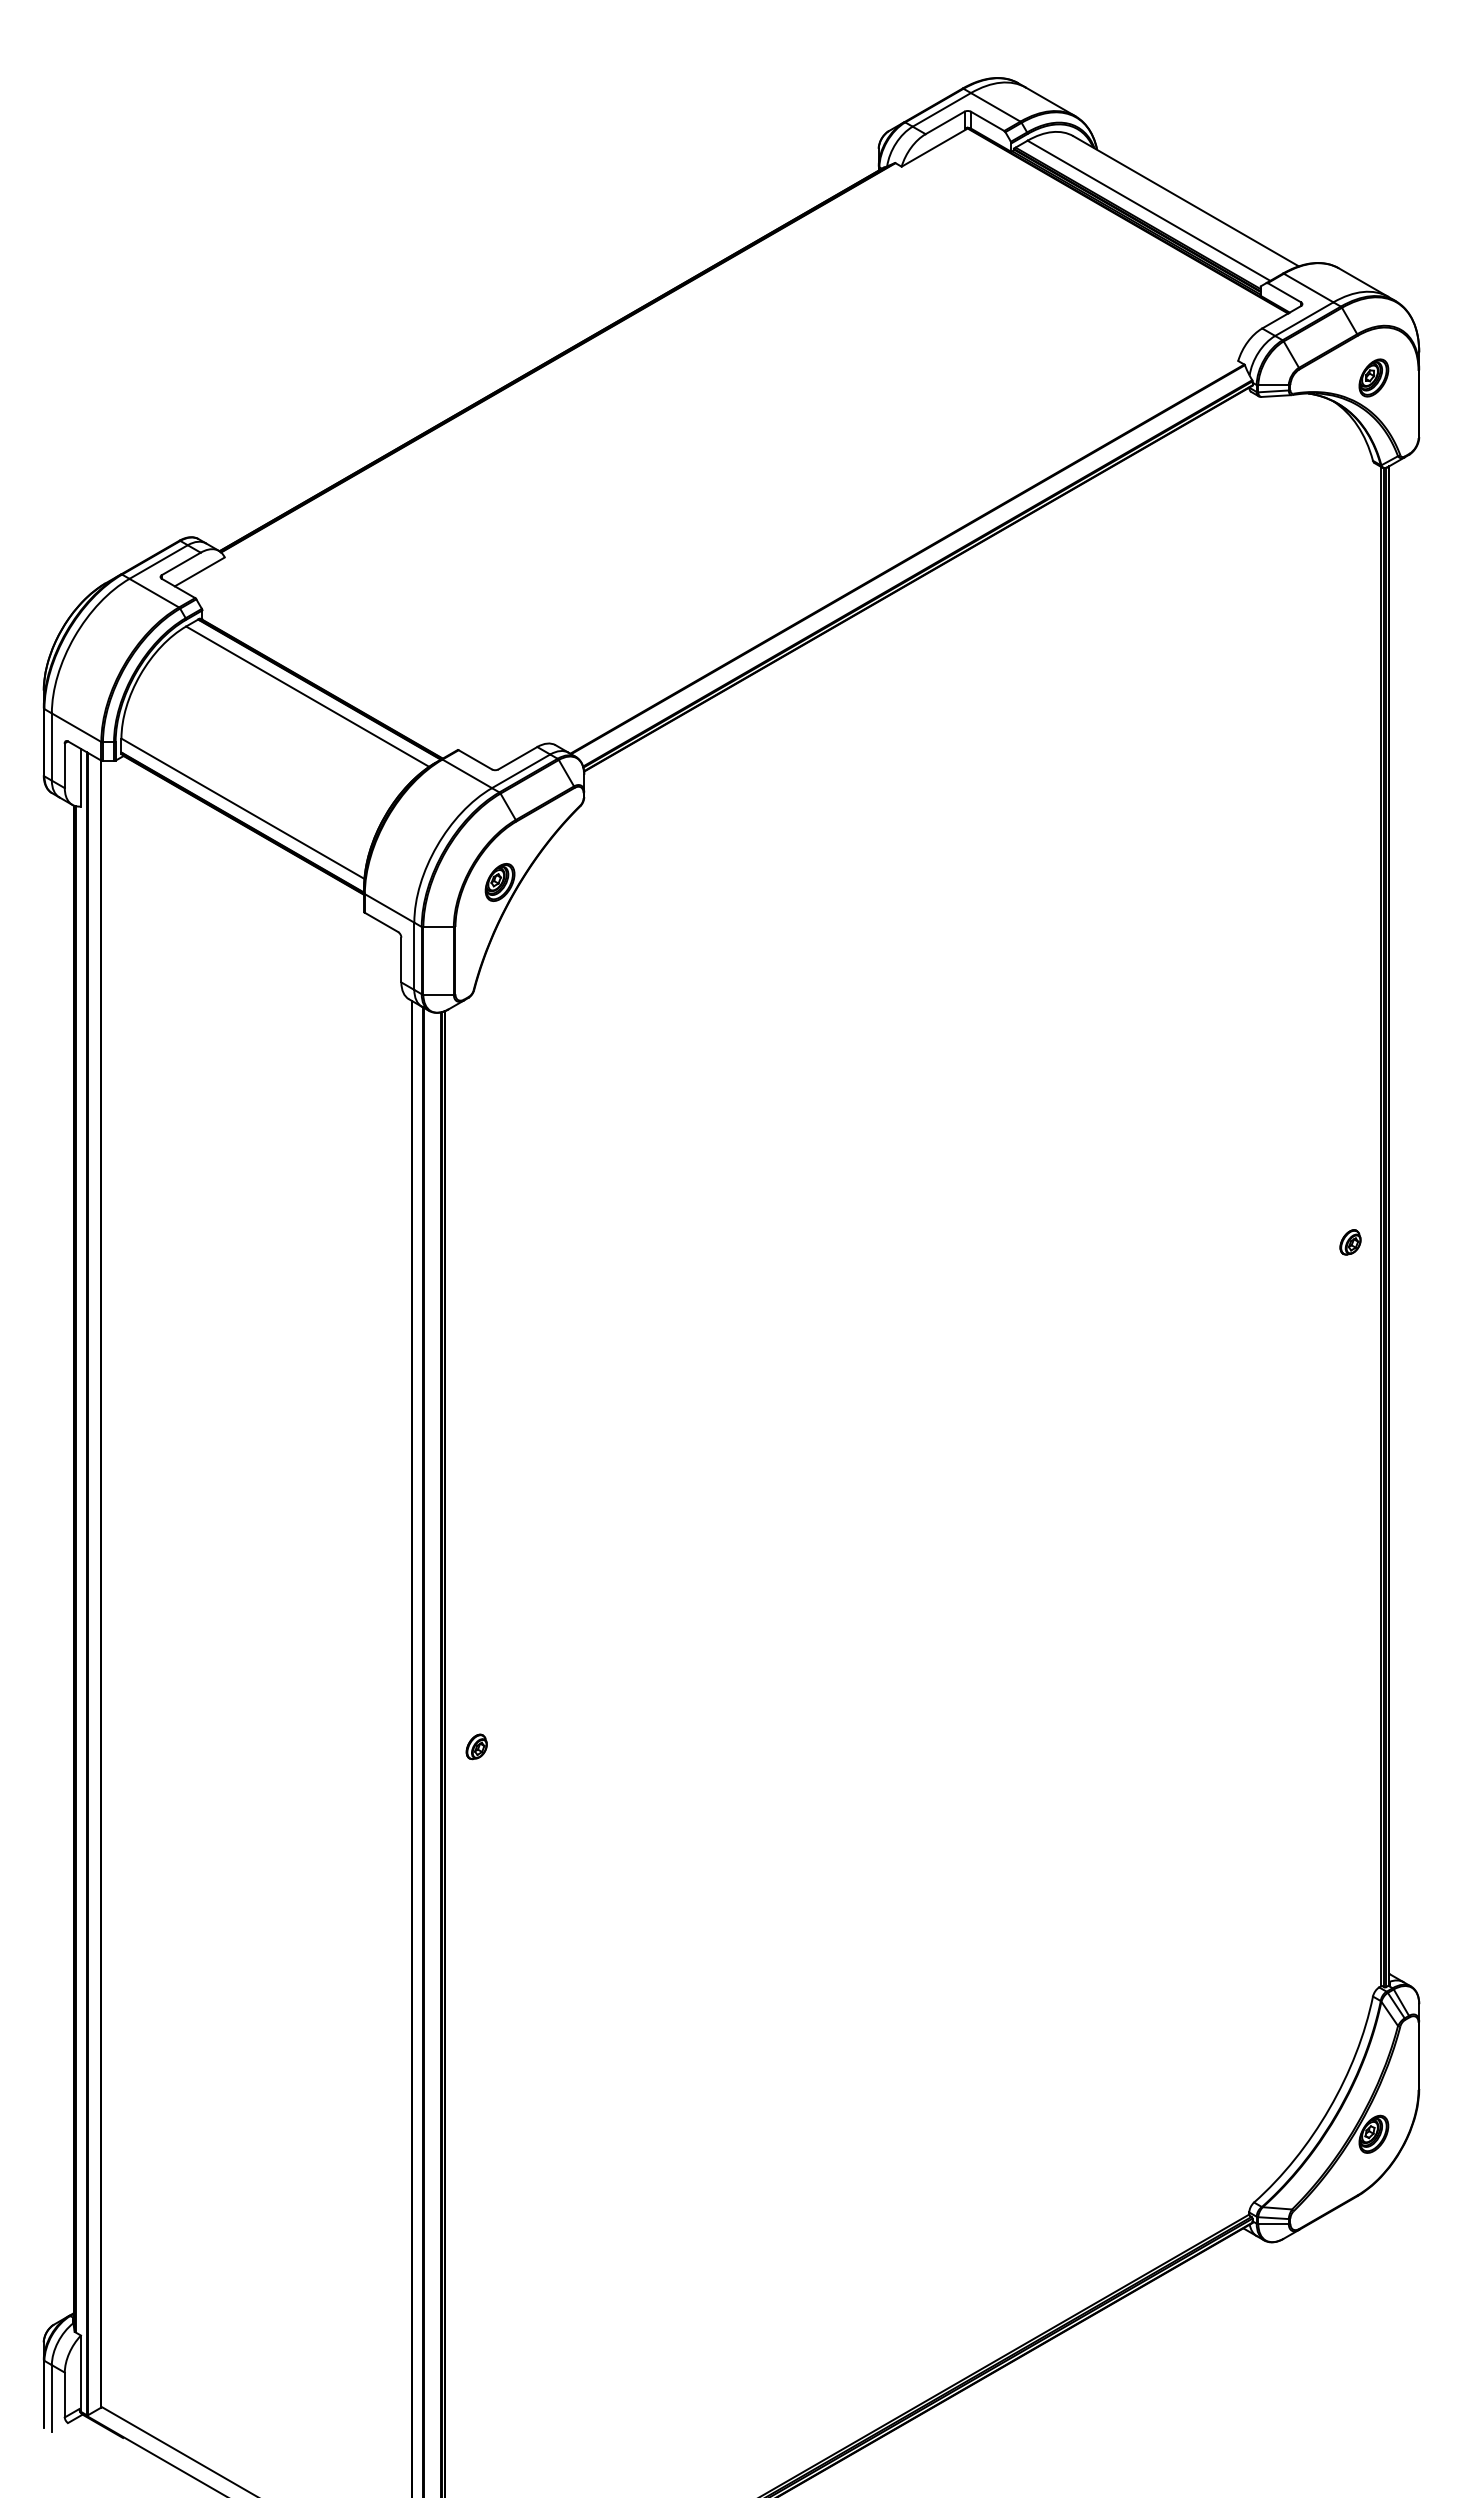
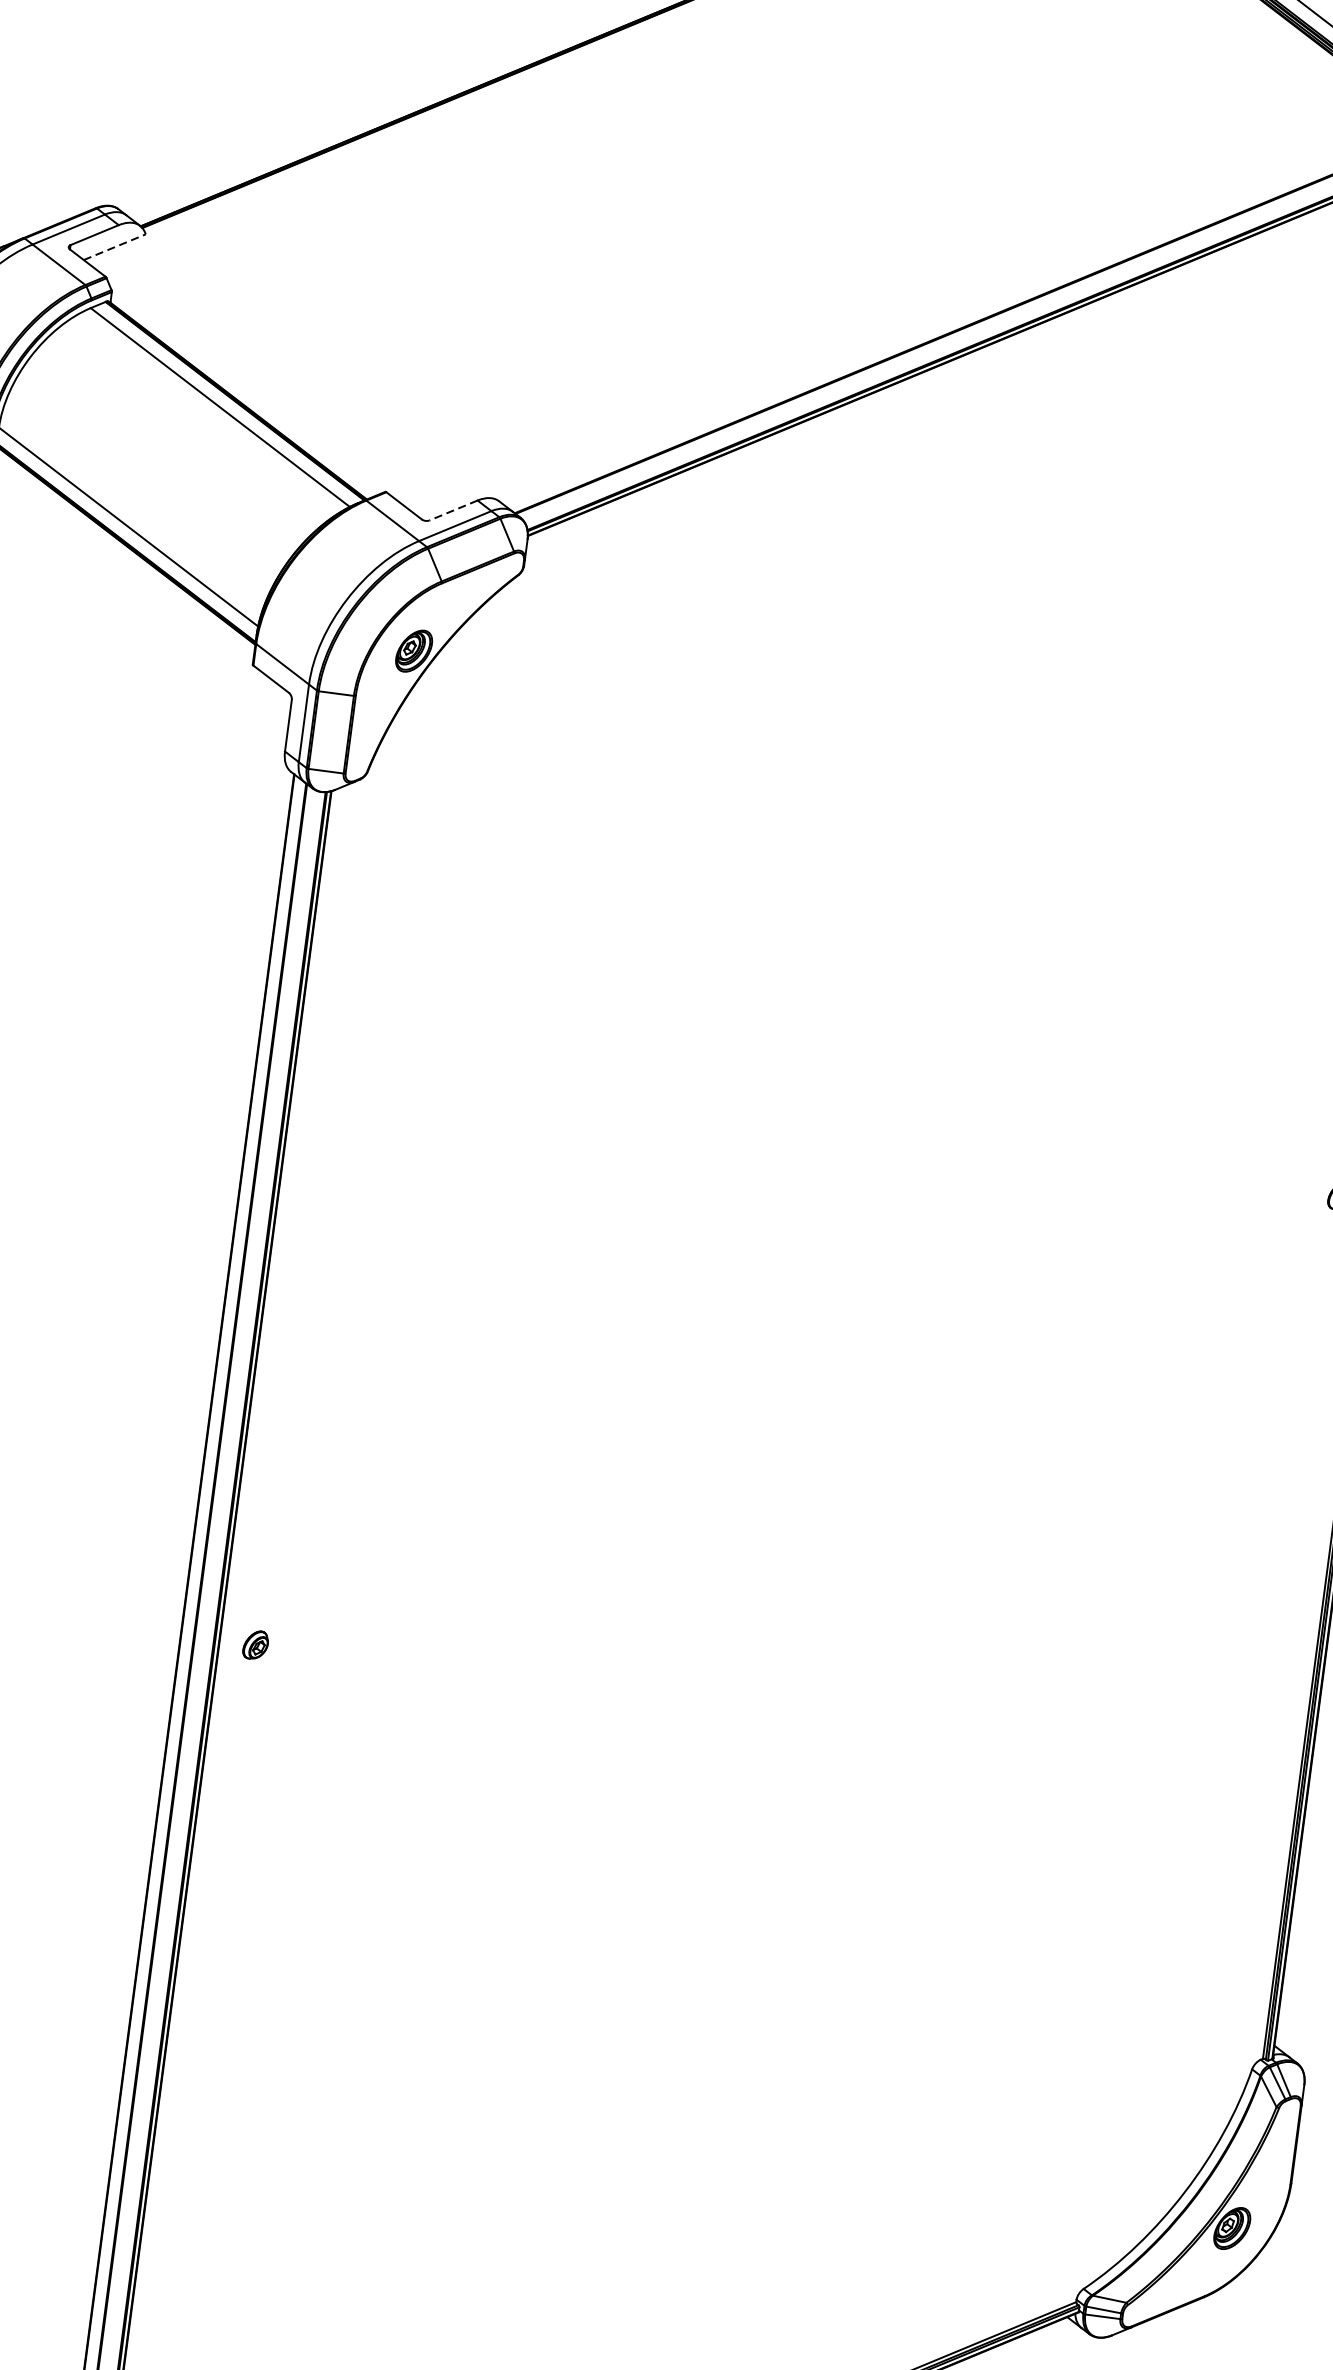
line: (199, 571) -> (114, 246), solid -> dashed
line: (517, 758) -> (453, 510), solid -> dashed

